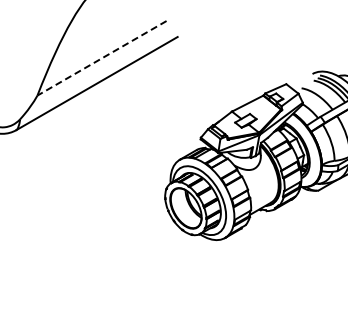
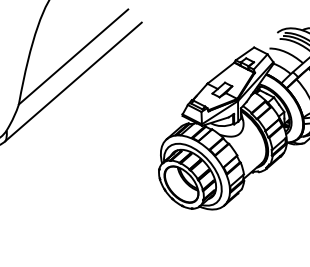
line: (102, 58) -> (74, 57), dashed -> solid

